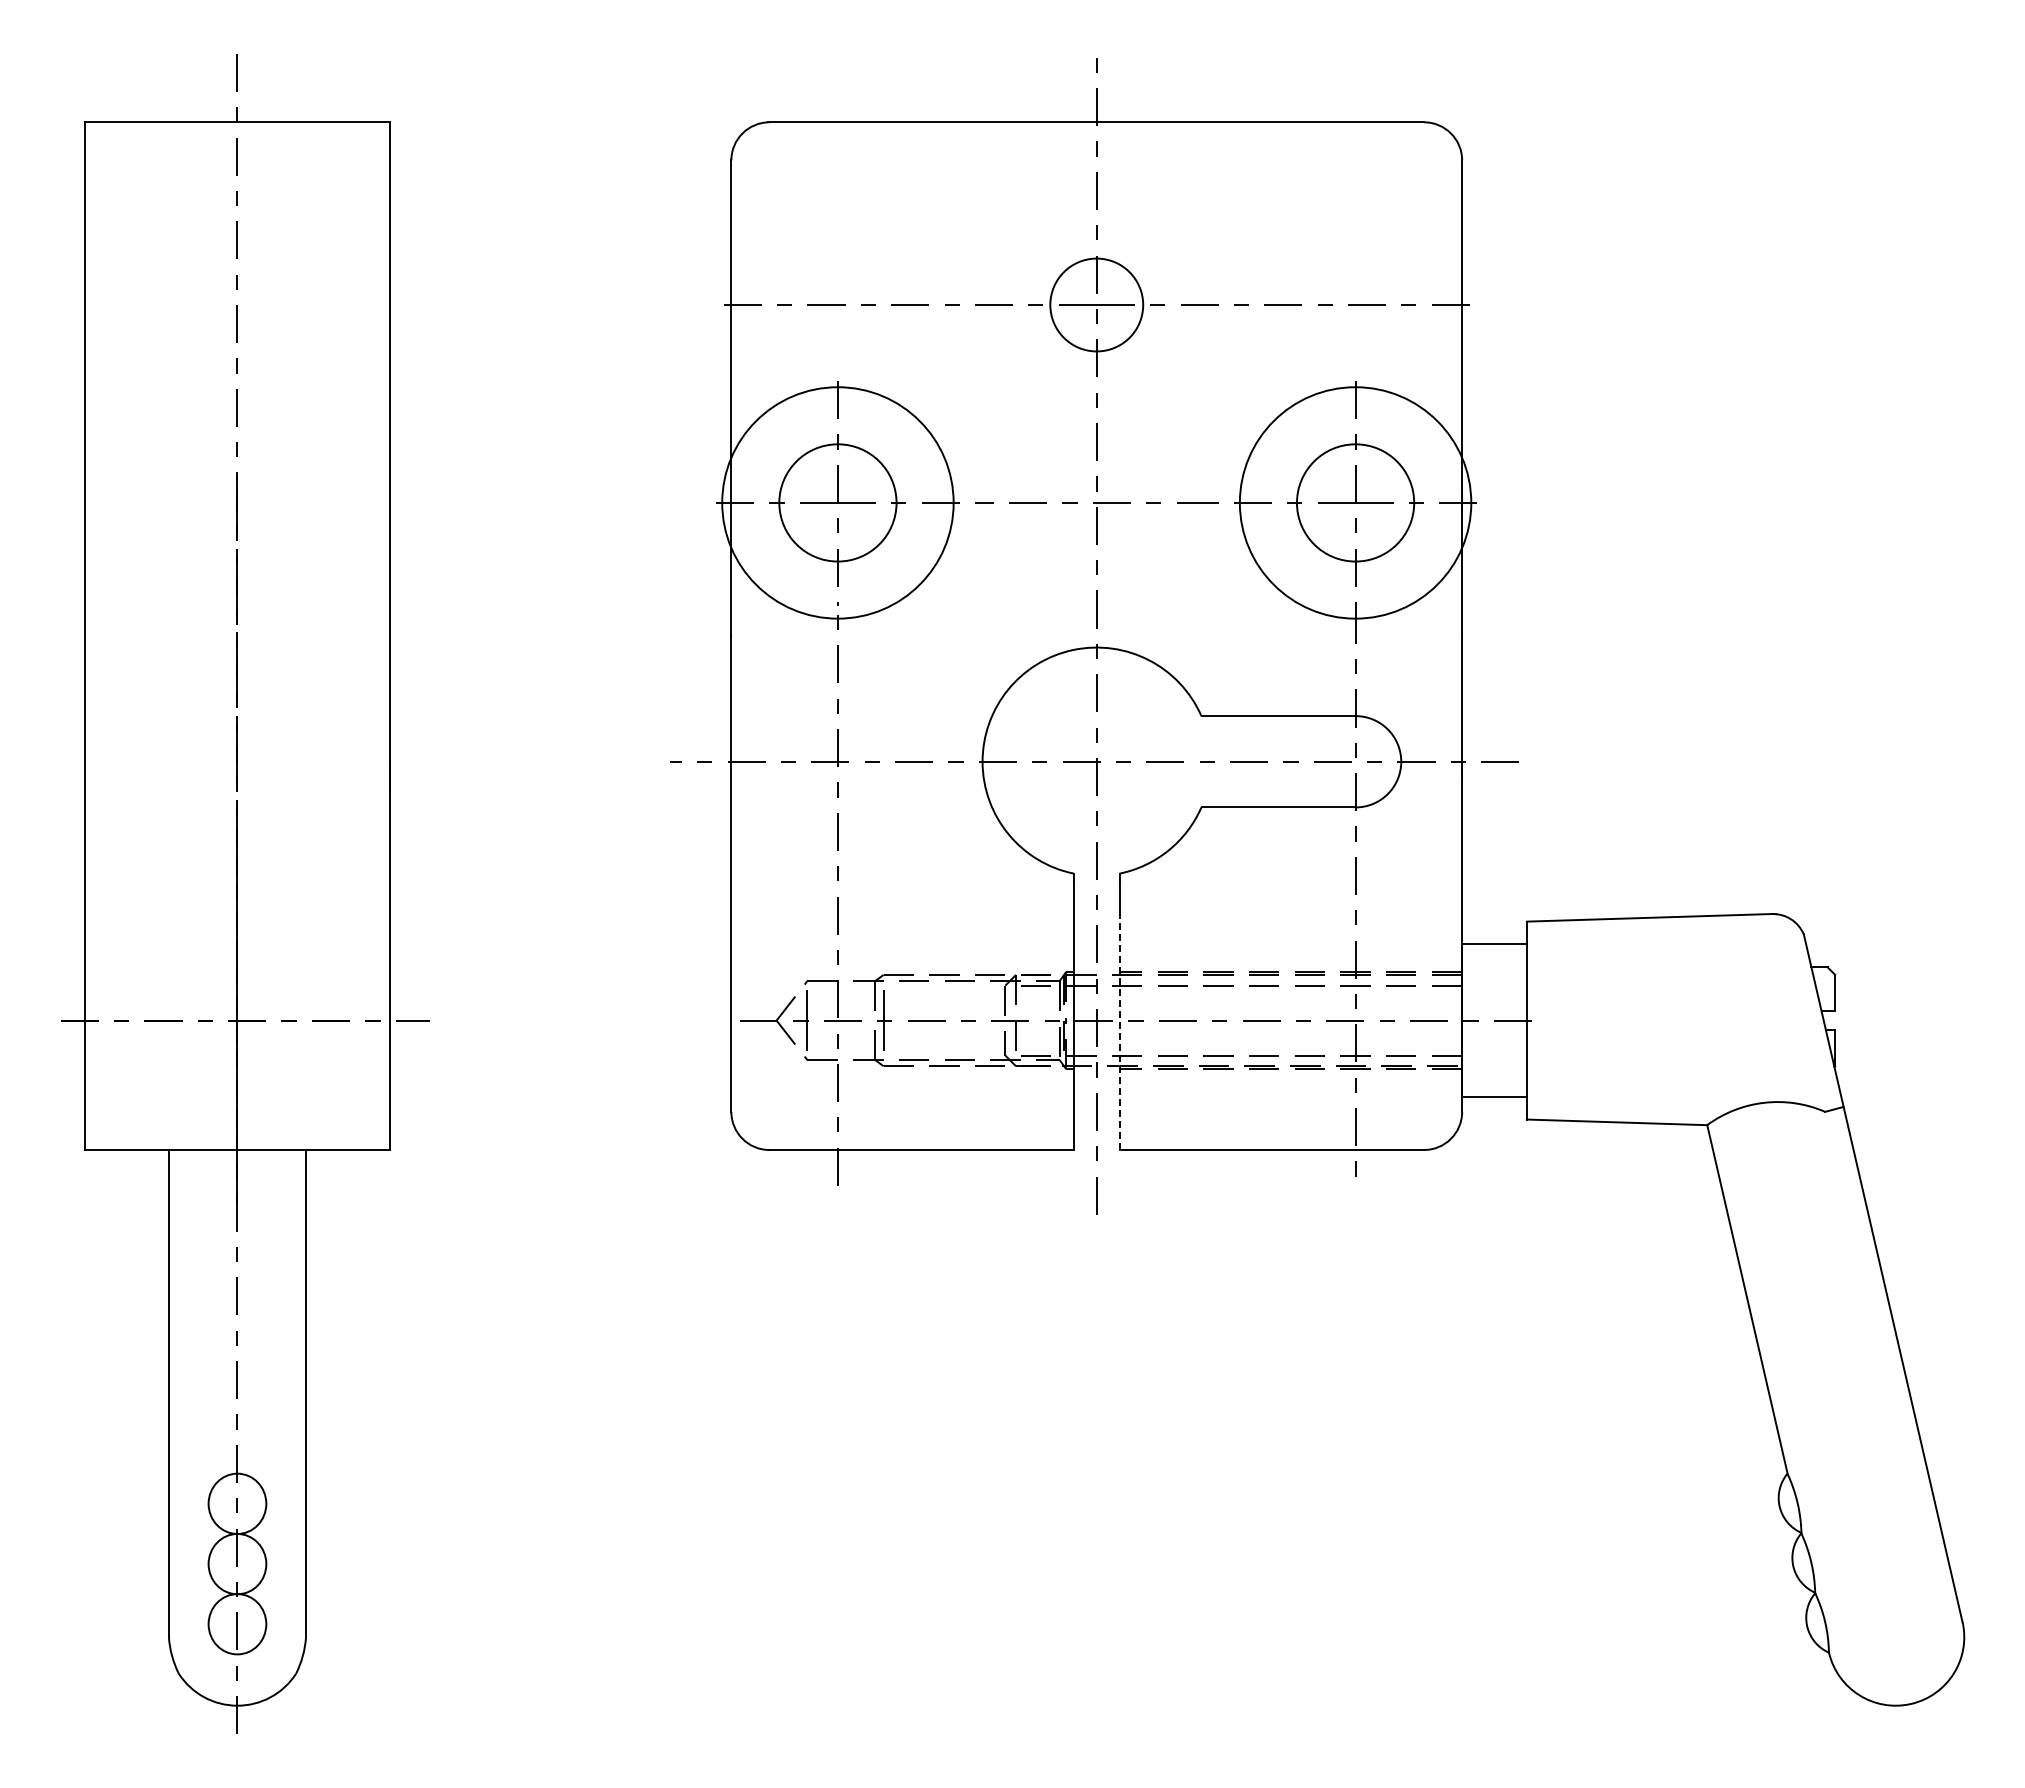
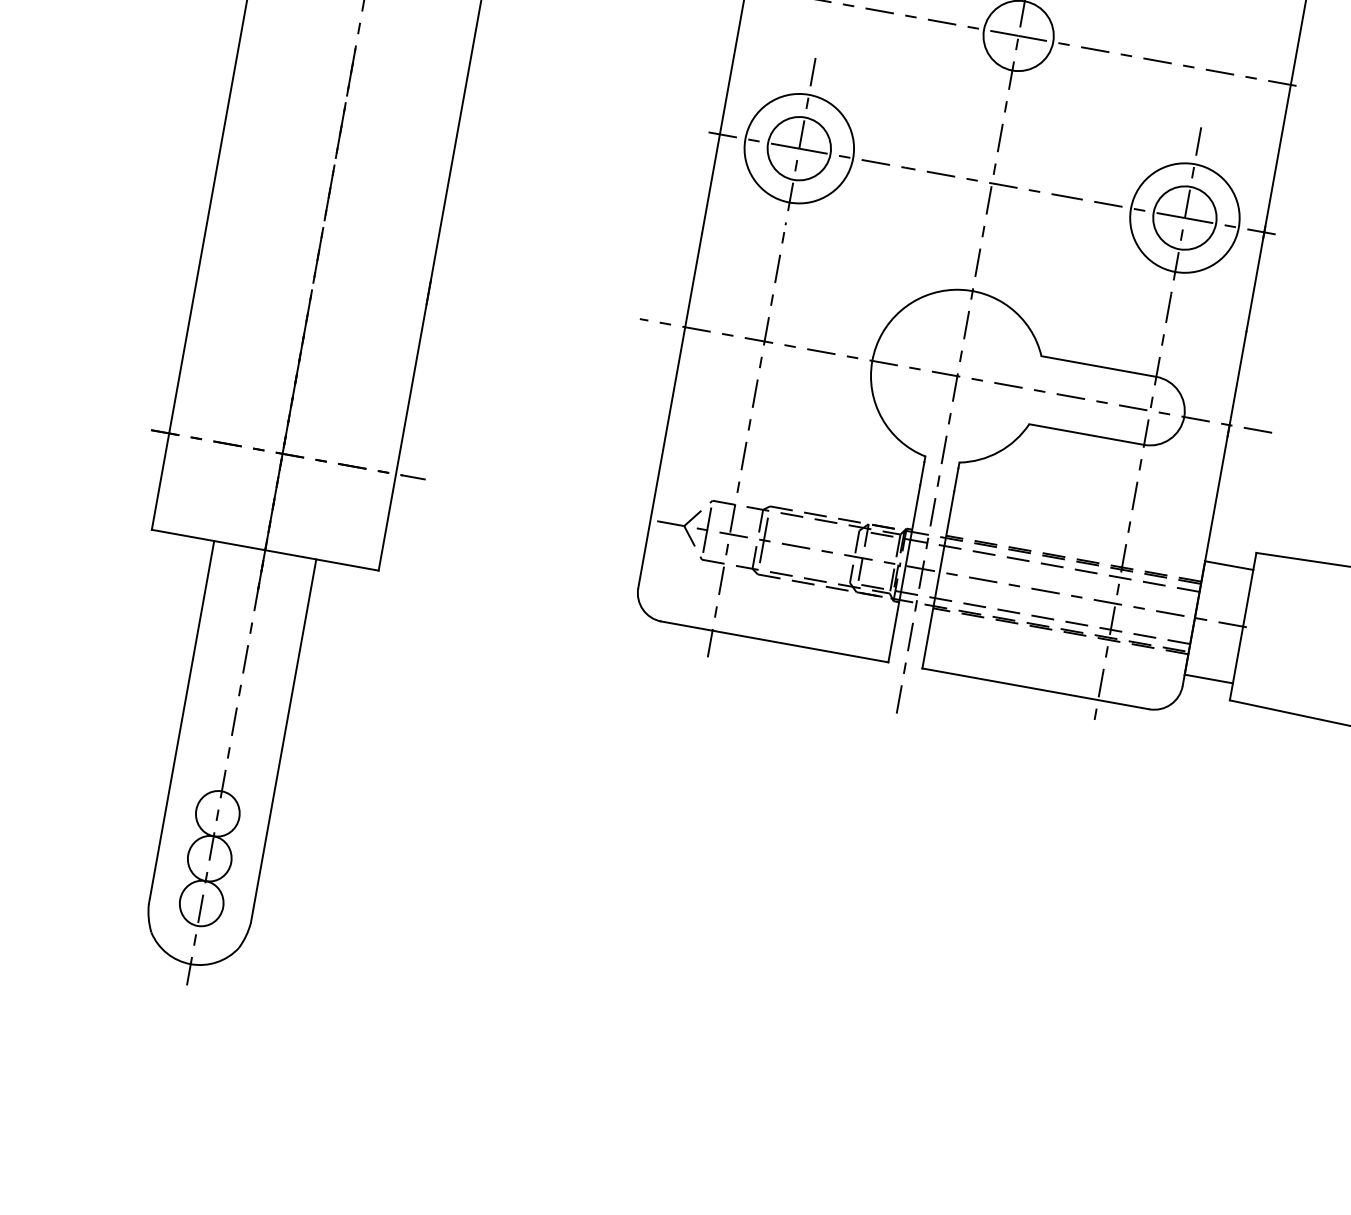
circle: (837, 502) -> (799, 148), size x0.62
circle: (837, 502) -> (799, 148), size x0.71
circle: (1355, 502) -> (1184, 217), size x0.62
circle: (1355, 502) -> (1184, 217), size x0.71
line: (1119, 1031) -> (938, 580), dashed -> solid

